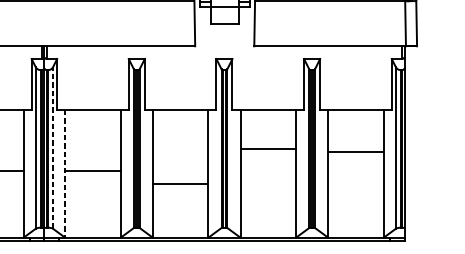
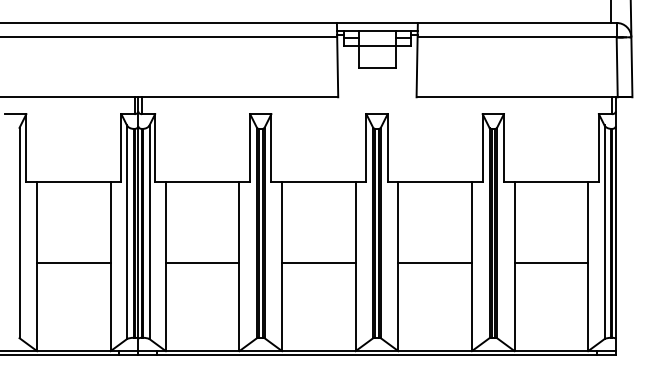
line: (52, 148) -> (149, 232), dashed -> solid
line: (267, 149) -> (434, 262), moved
line: (356, 151) -> (551, 262), moved
line: (64, 173) -> (165, 266), dashed -> solid
line: (180, 183) -> (318, 262), moved

